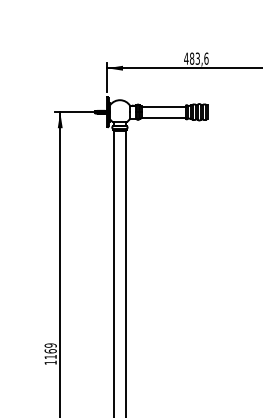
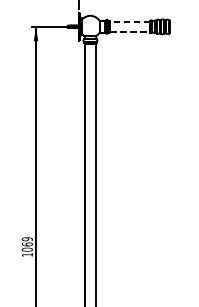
line: (163, 106) -> (130, 21), solid -> dashed
line: (164, 117) -> (130, 31), solid -> dashed
text: (50, 356) -> (27, 249), 1169 -> 1069

